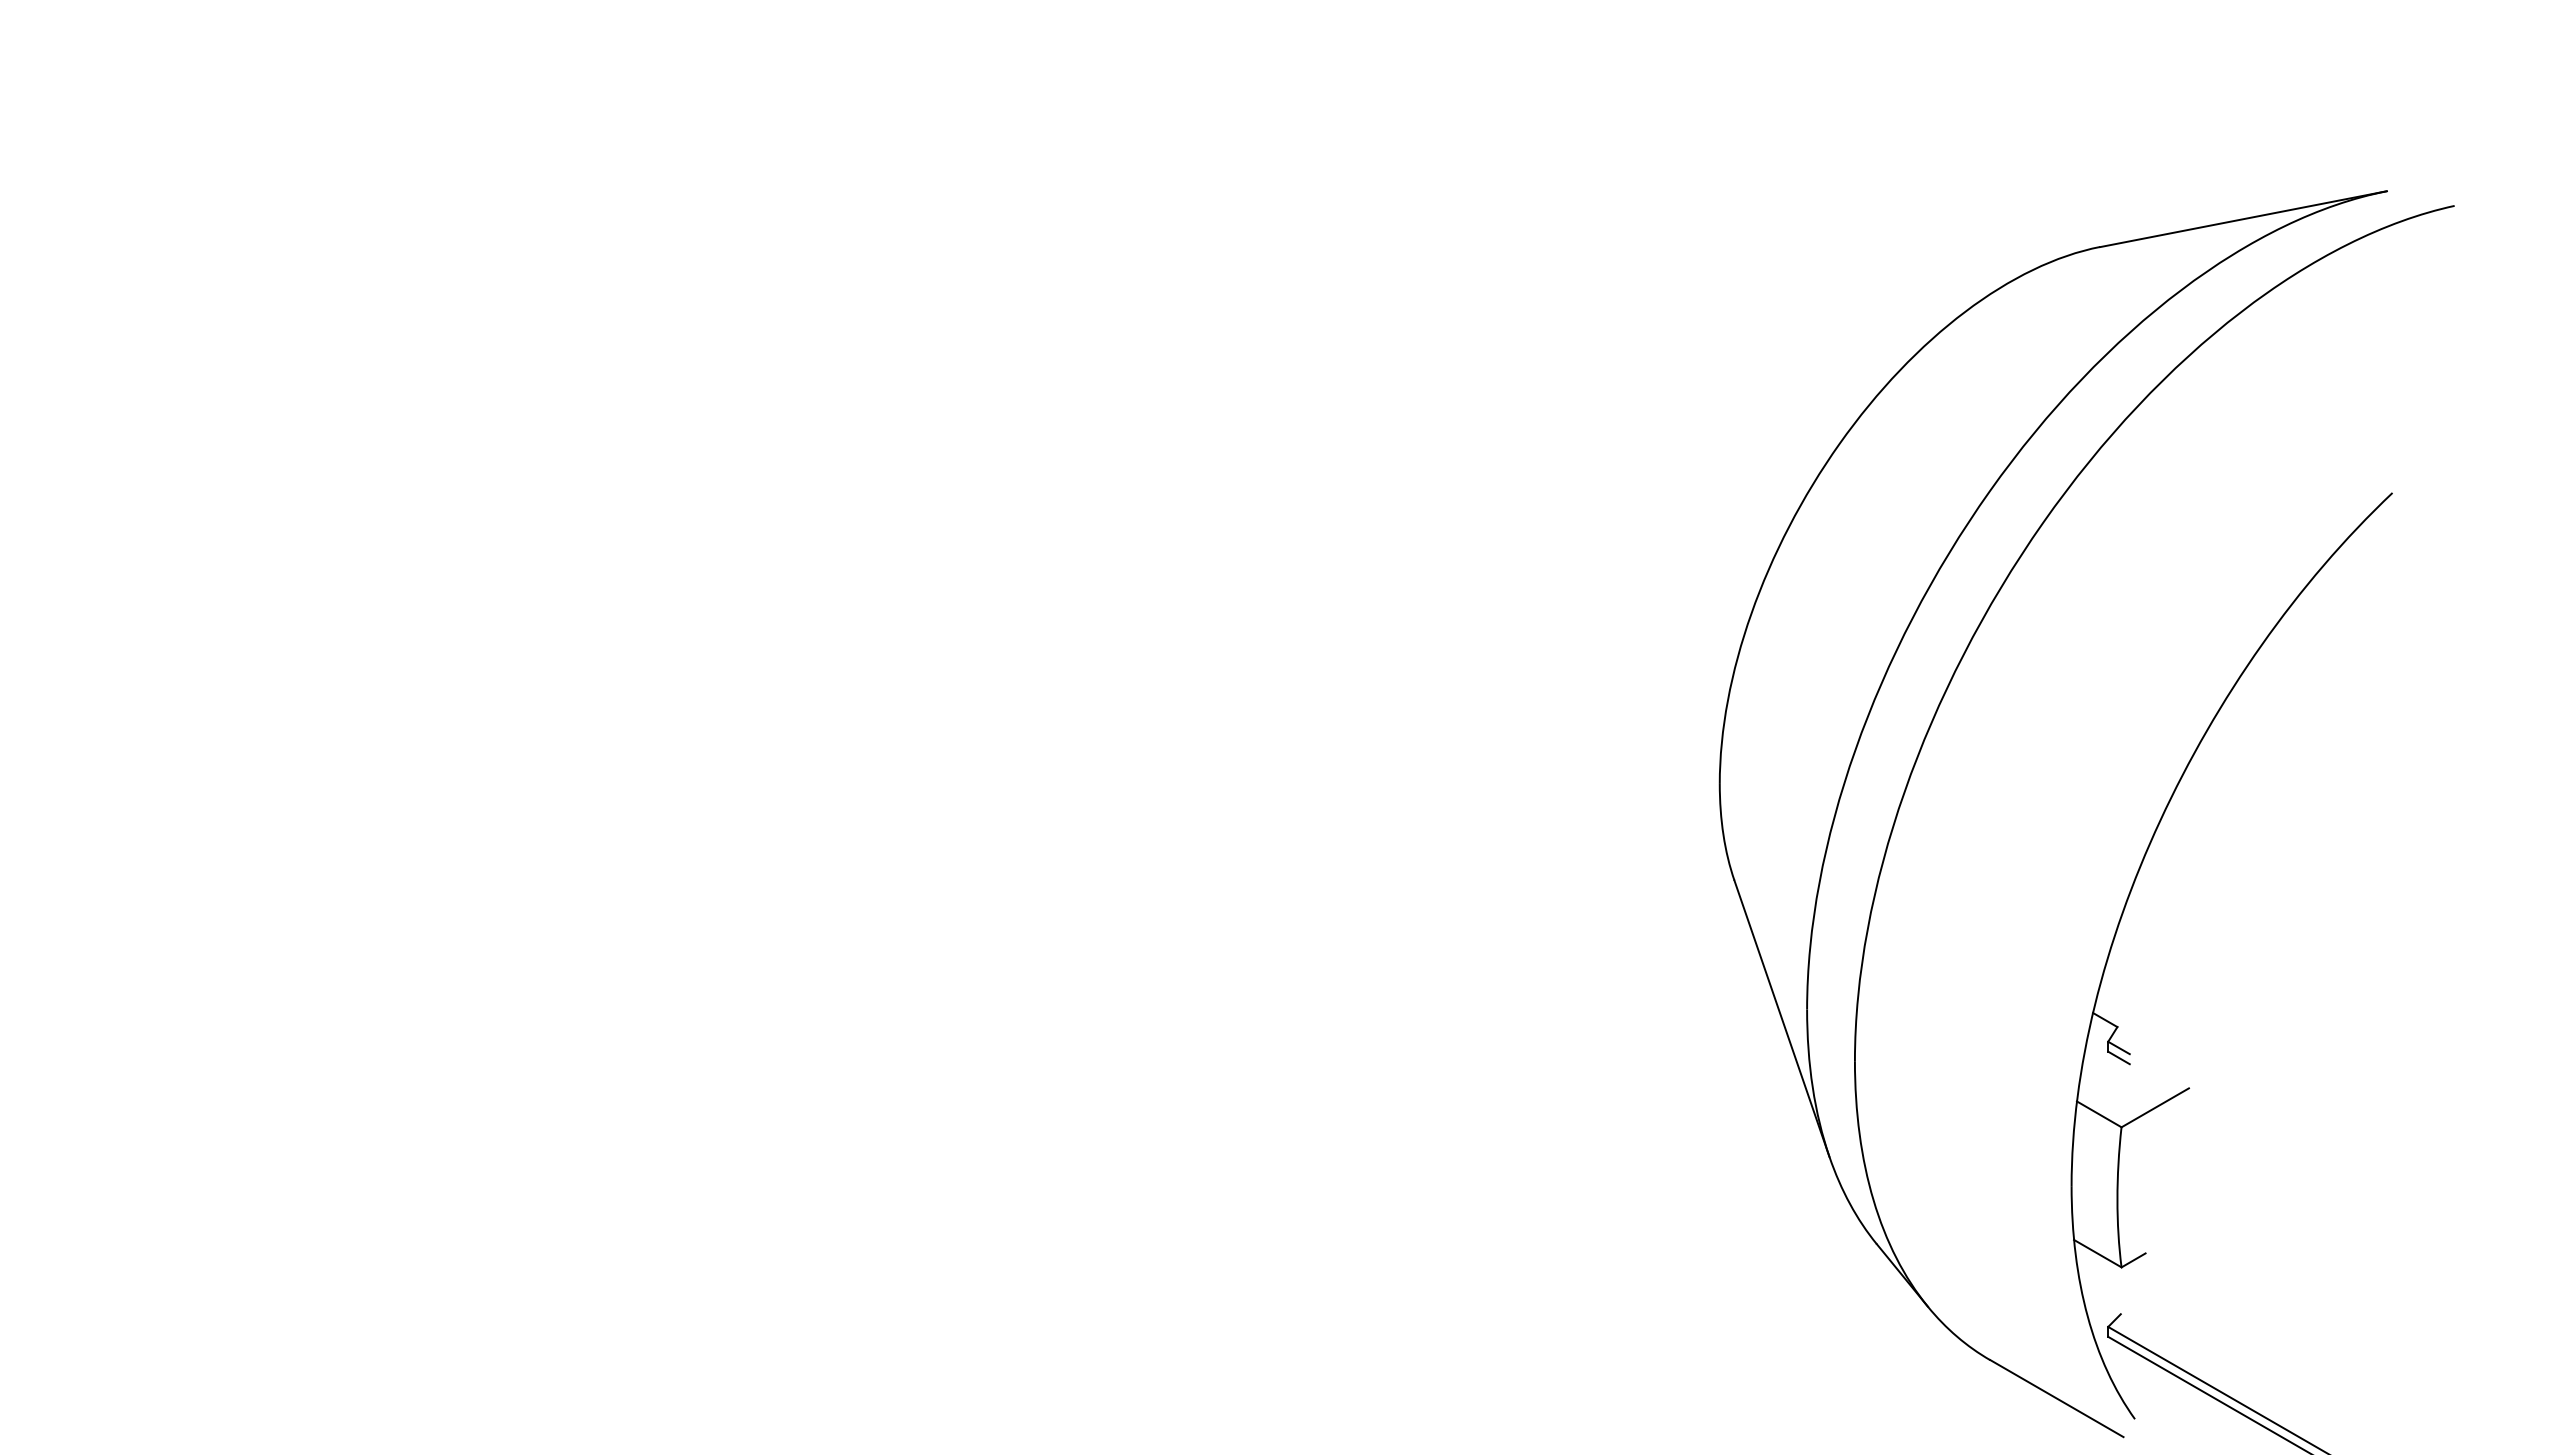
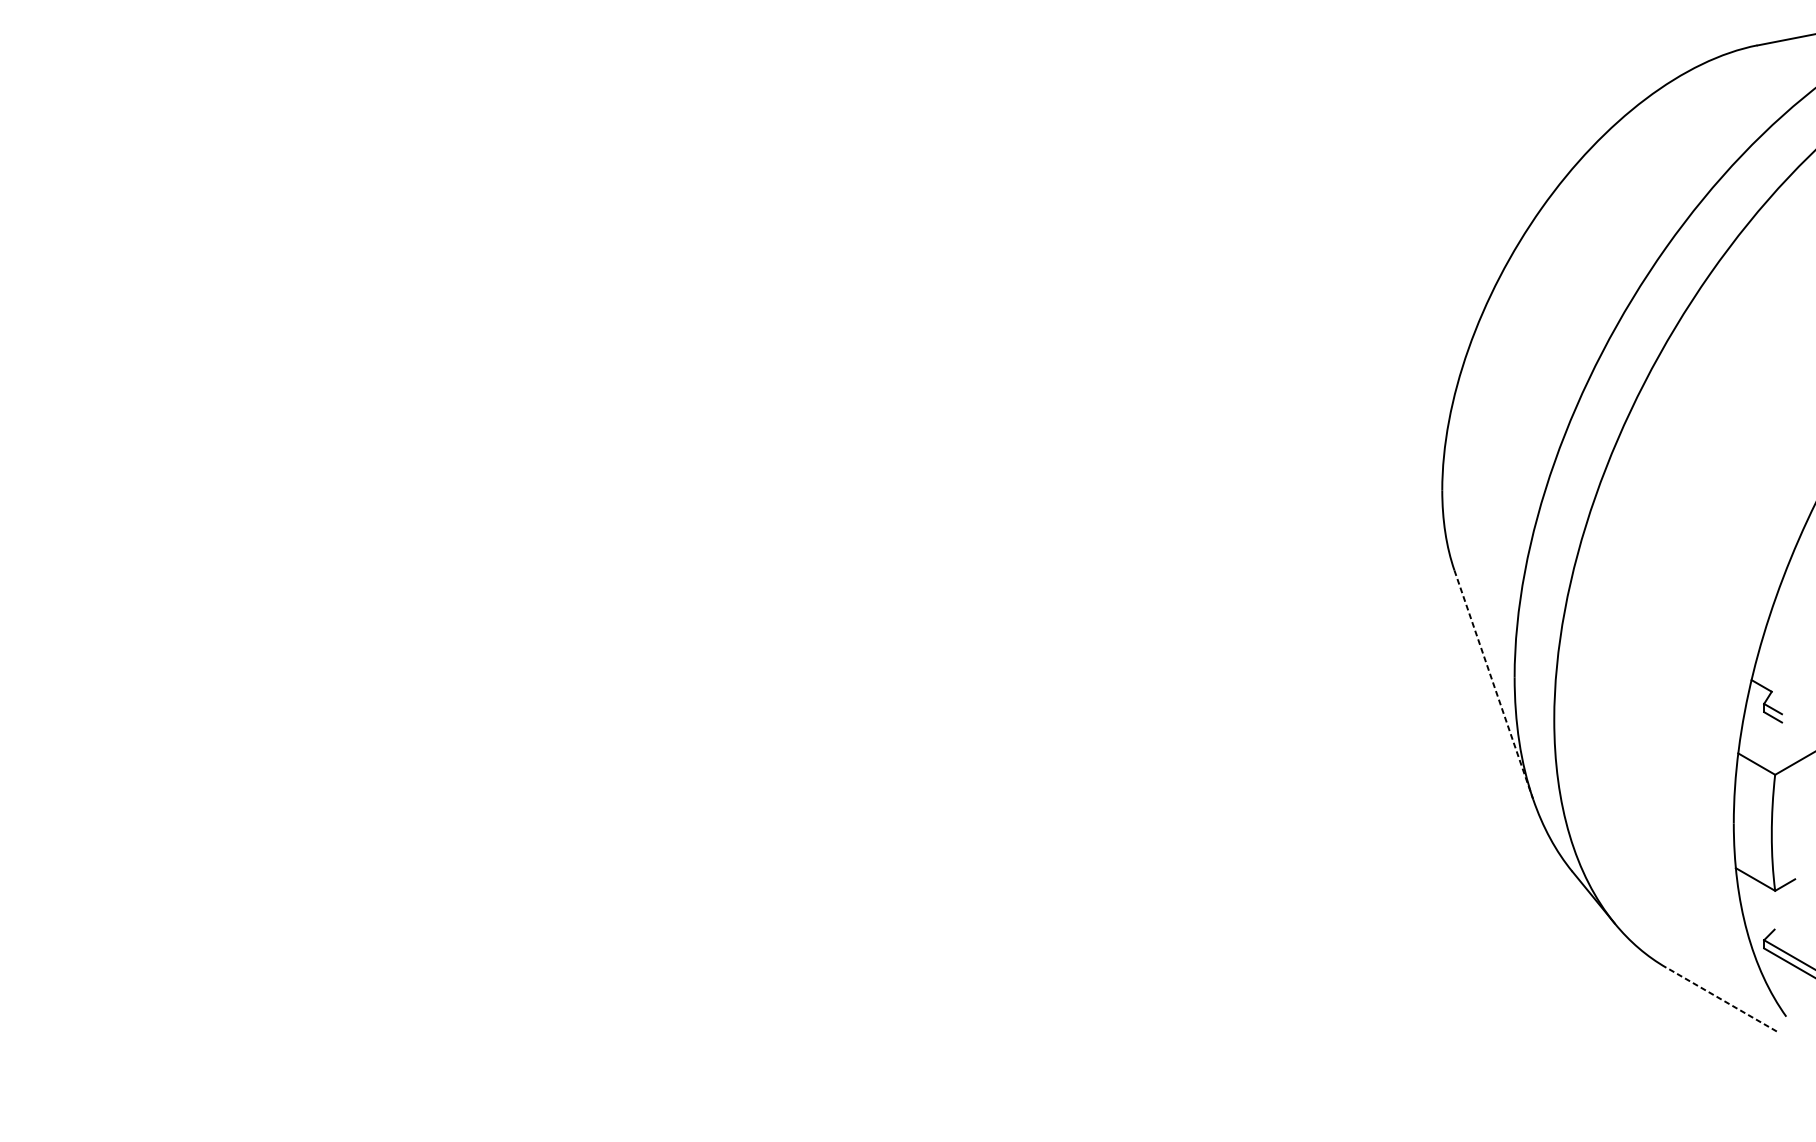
line: (1782, 1019) -> (1494, 685), solid -> dashed
line: (2056, 1398) -> (1721, 999), solid -> dashed

